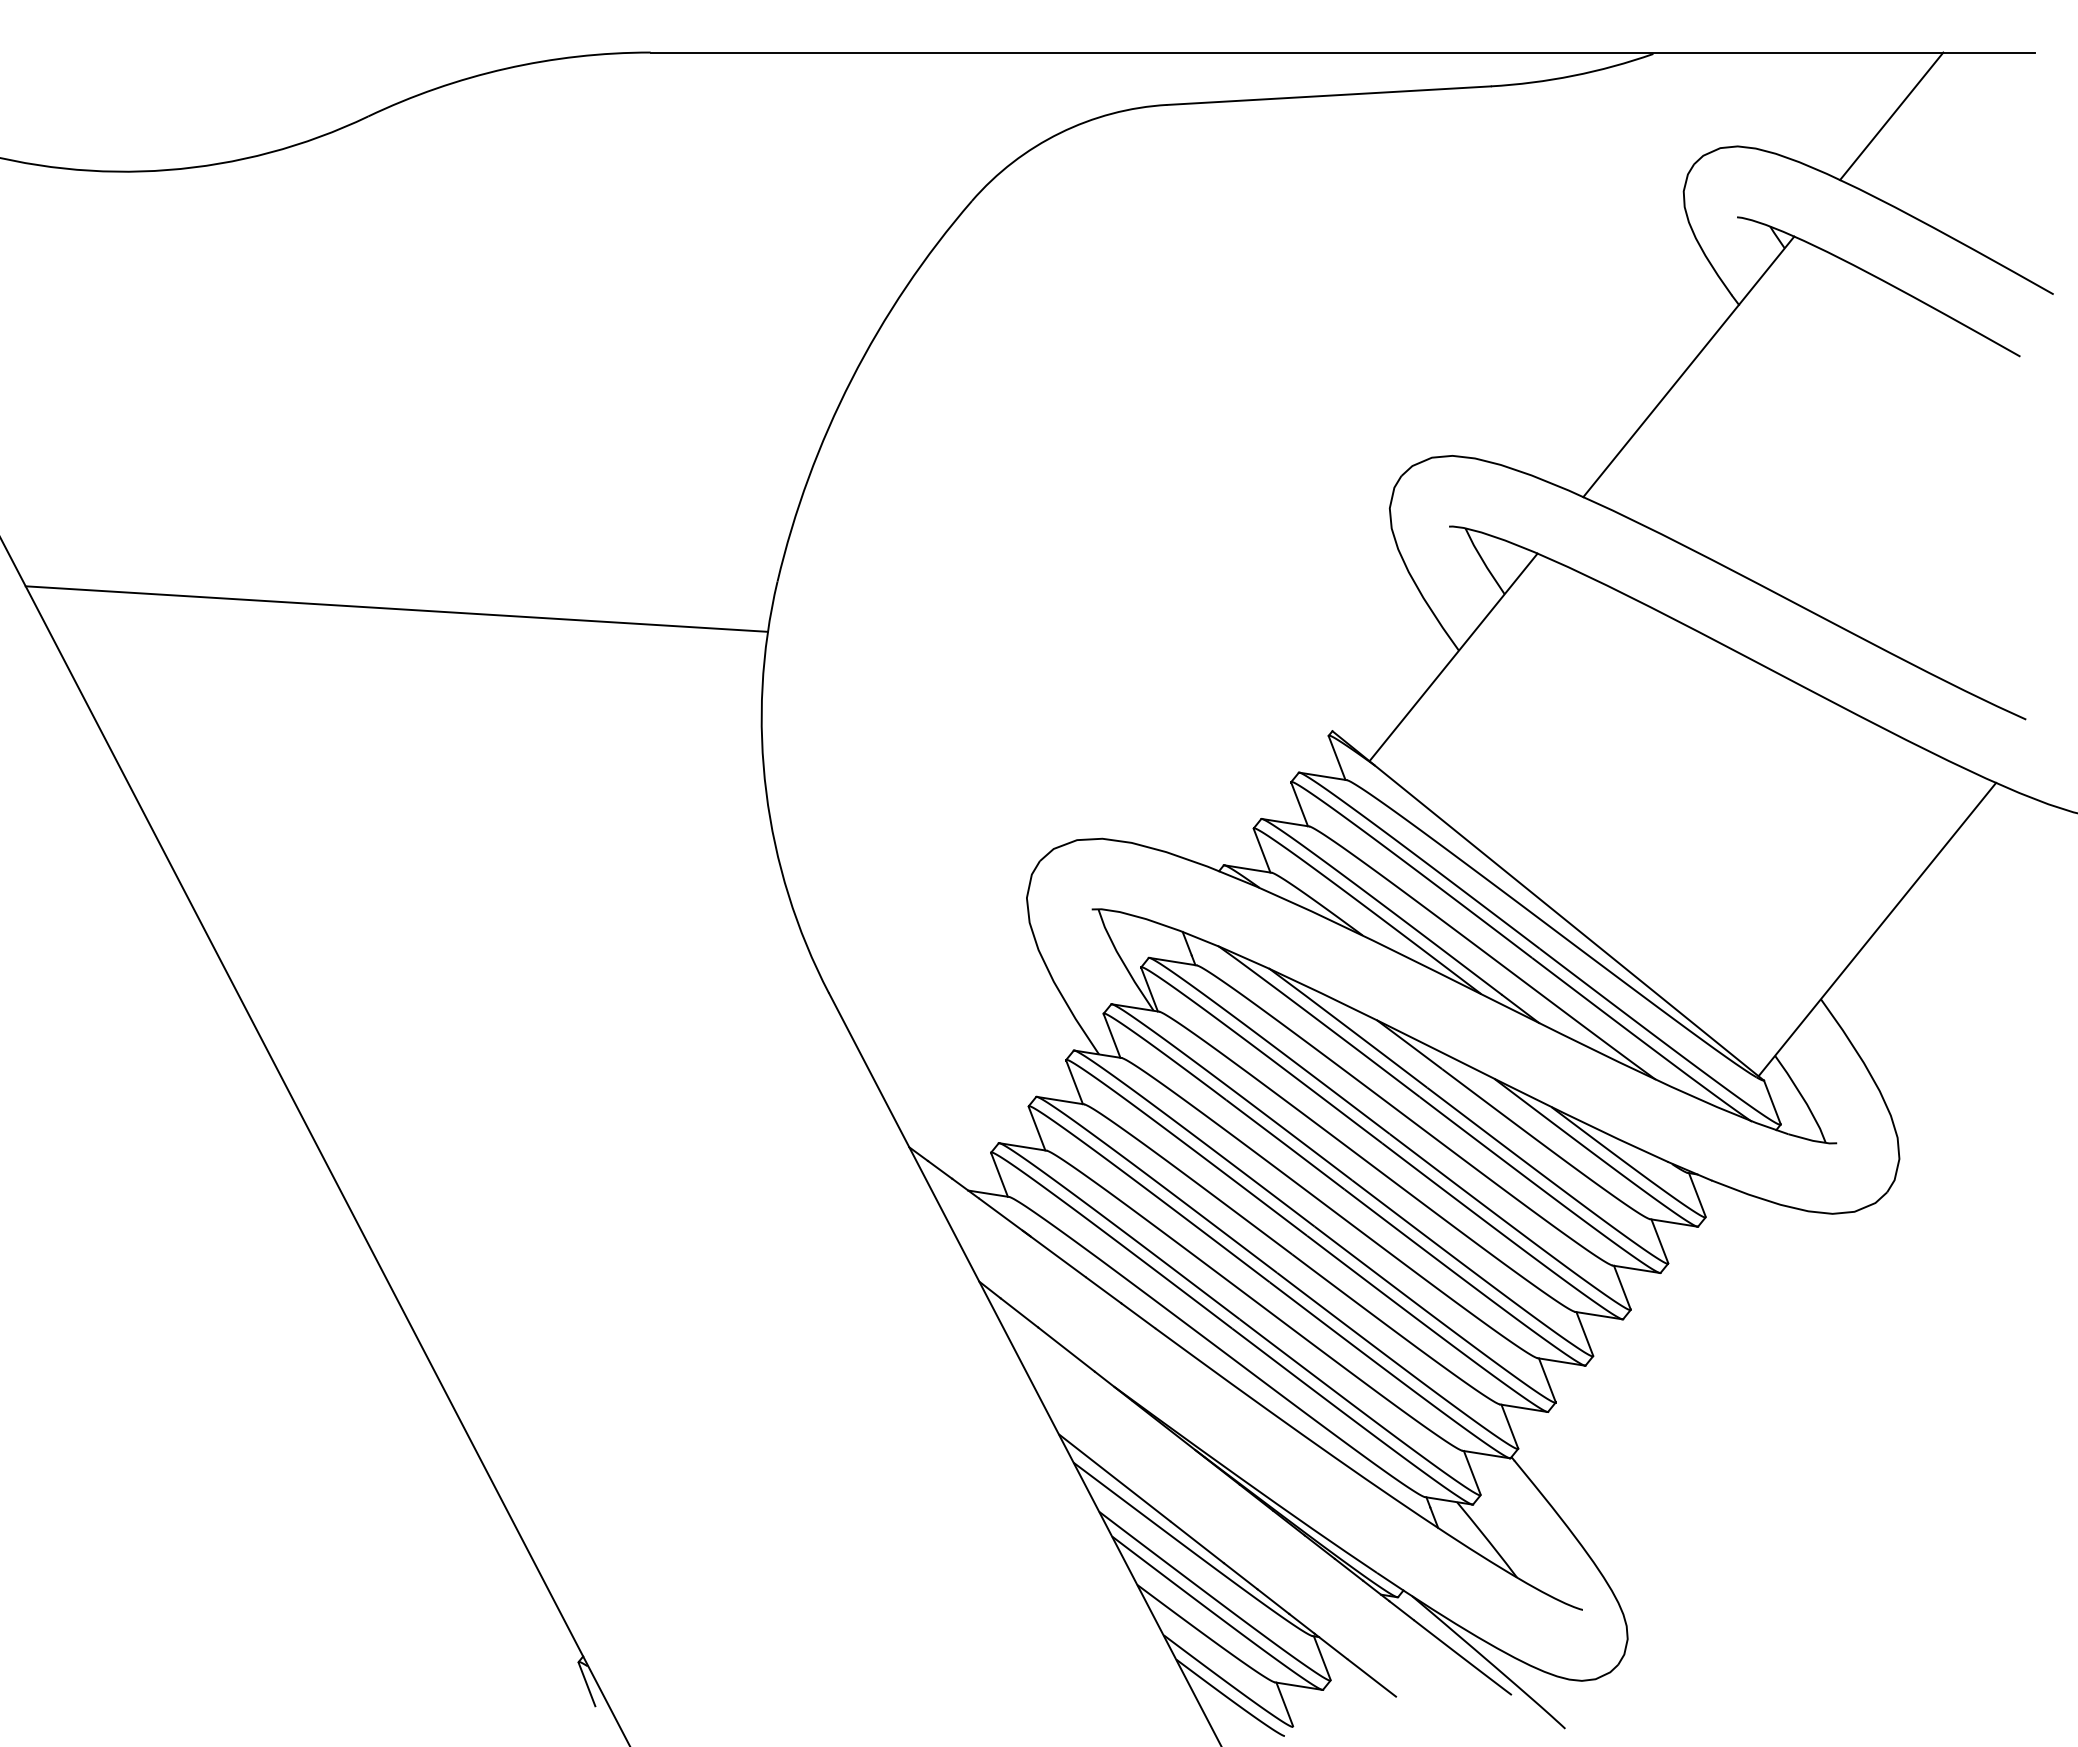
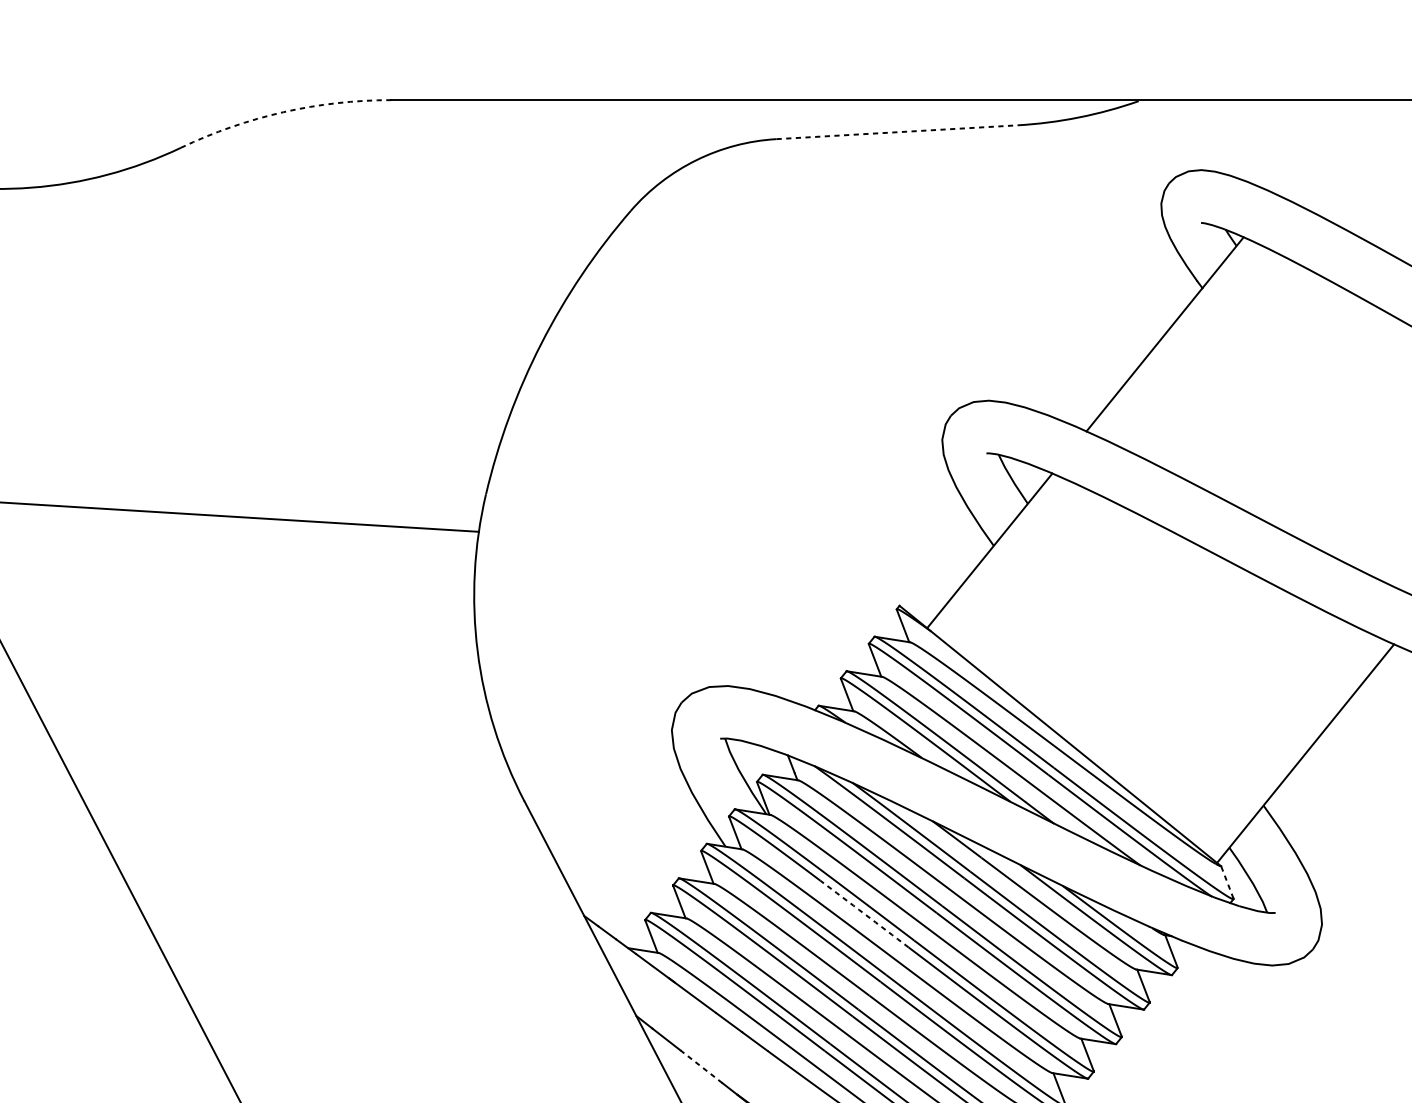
arc: (505, 68) -> (283, 112), solid -> dashed
line: (1329, 95) -> (897, 132), solid -> dashed
line: (1891, 116) -> (1316, 147), removed
line: (1772, 1101) -> (1227, 881), solid -> dashed
arc: (1285, 1144) -> (864, 913), solid -> dashed
line: (1066, 1349) -> (701, 1066), solid -> dashed

